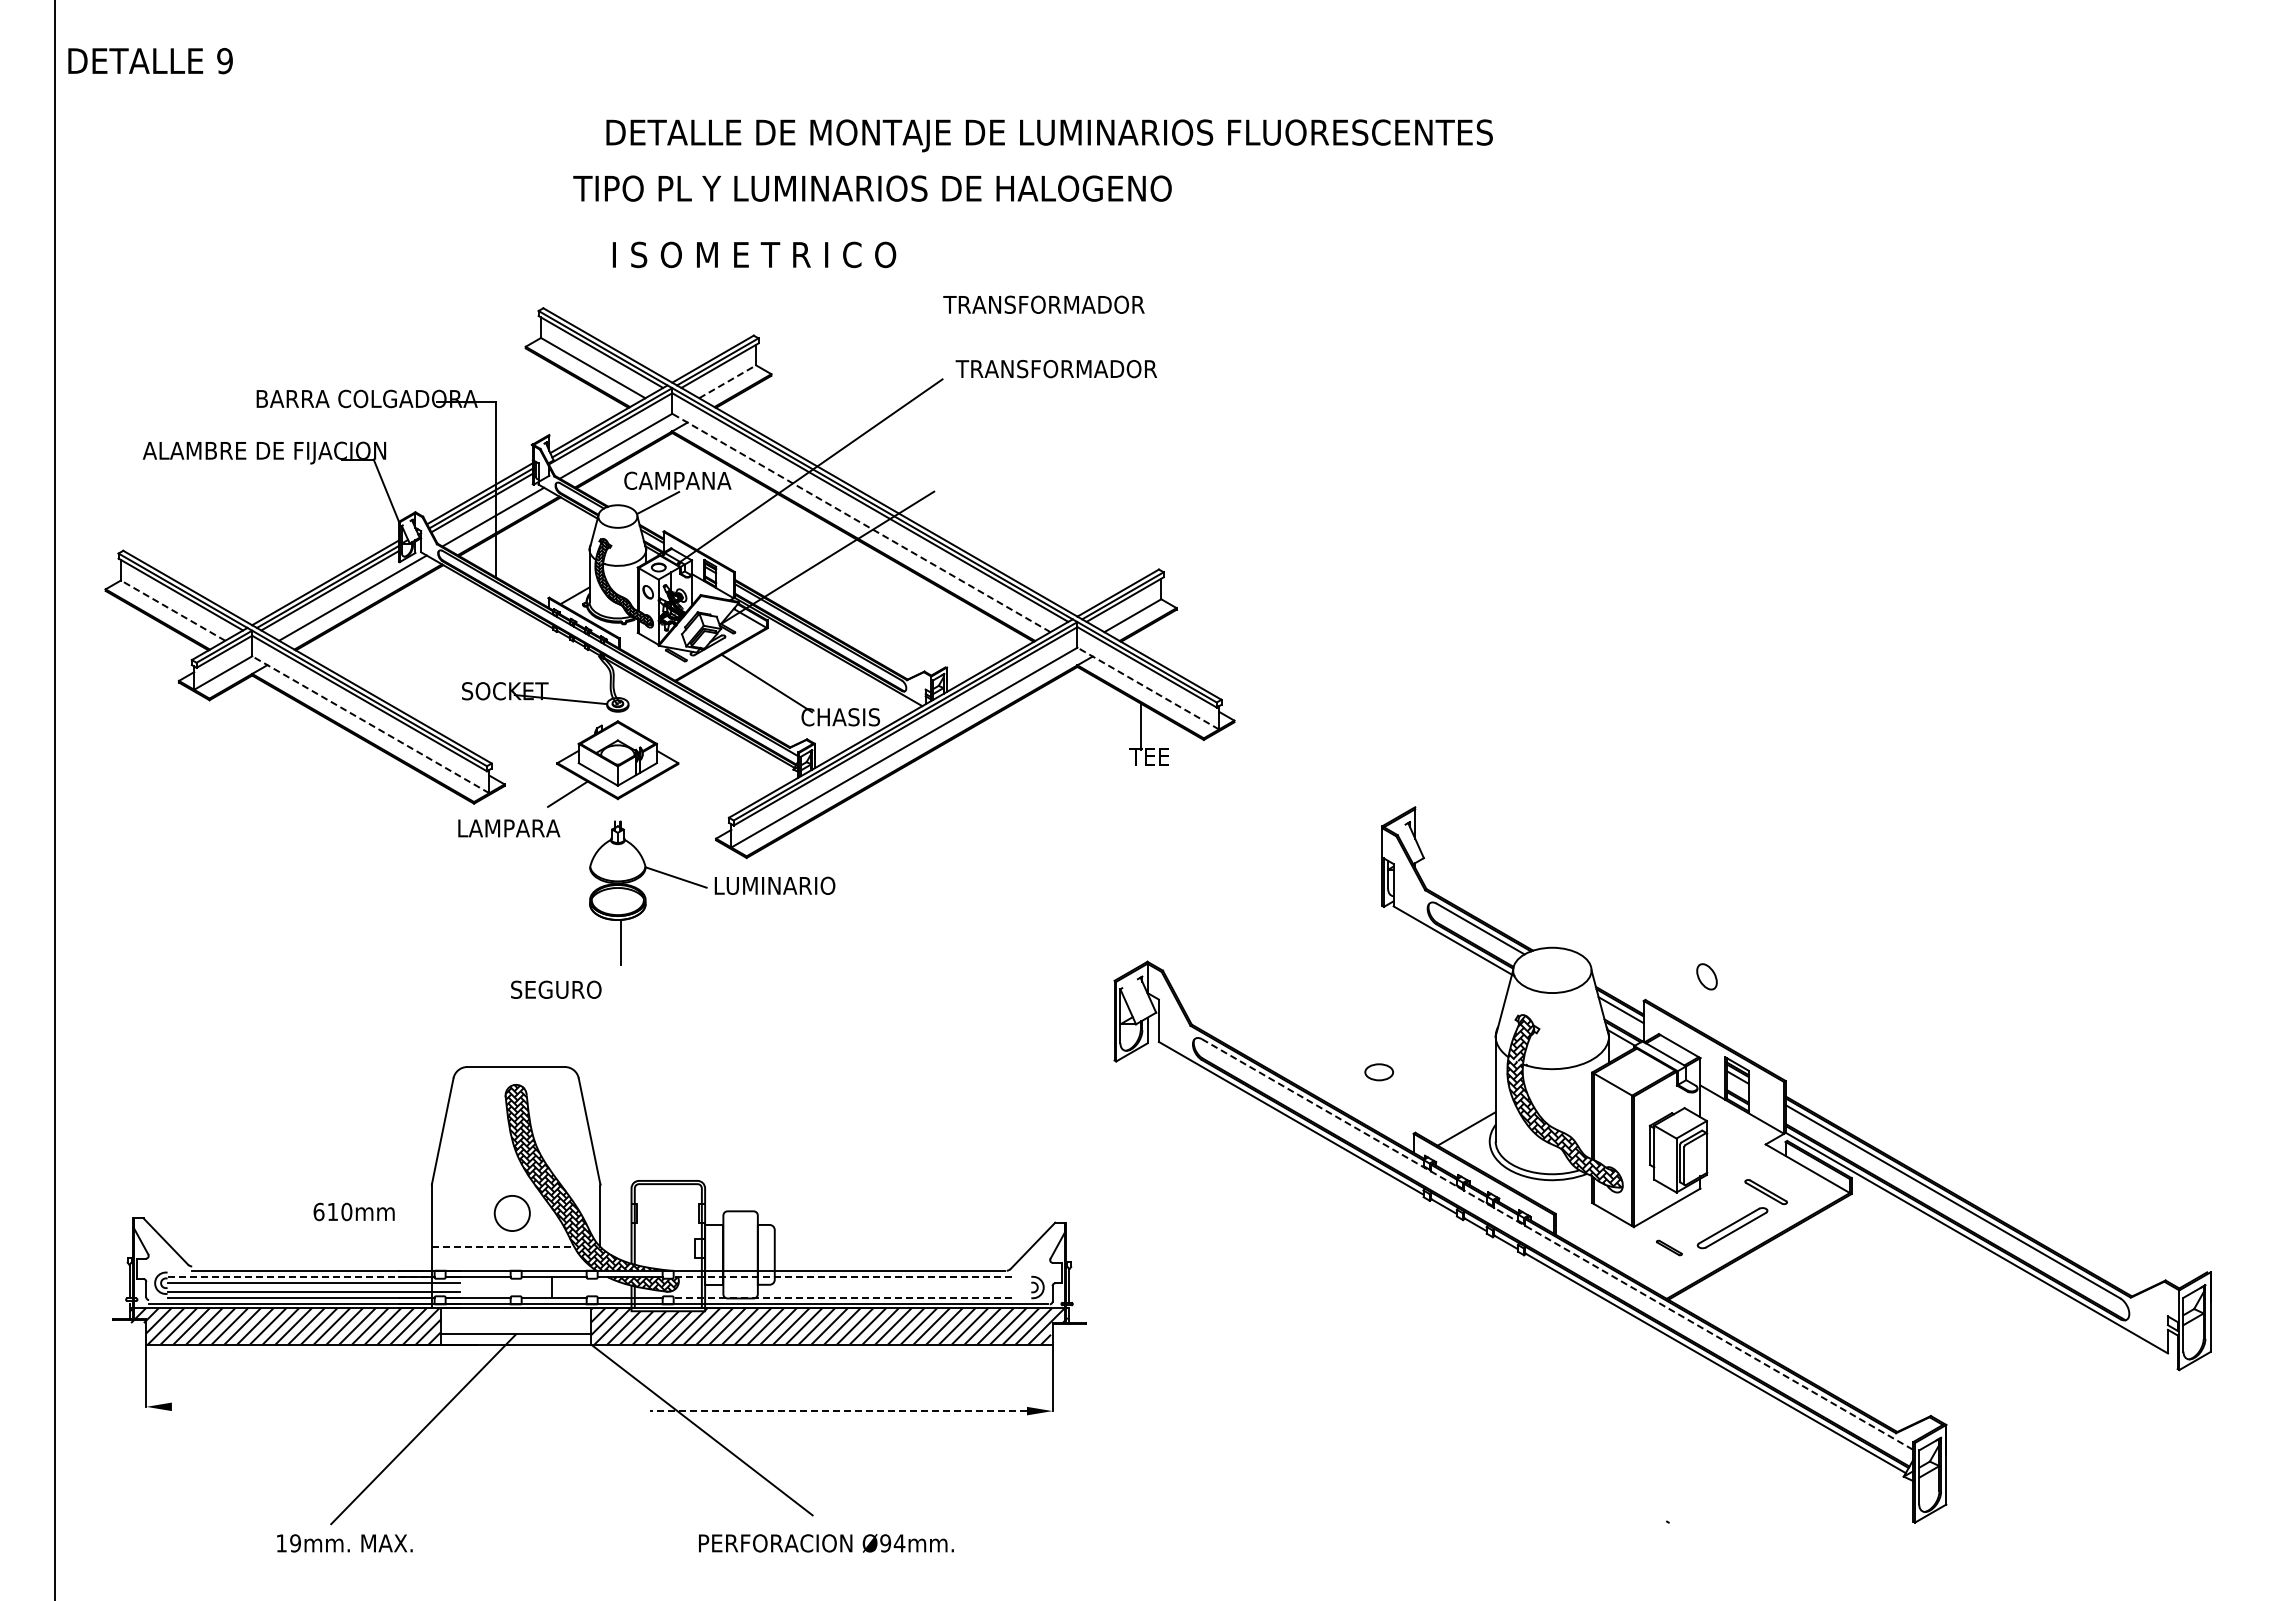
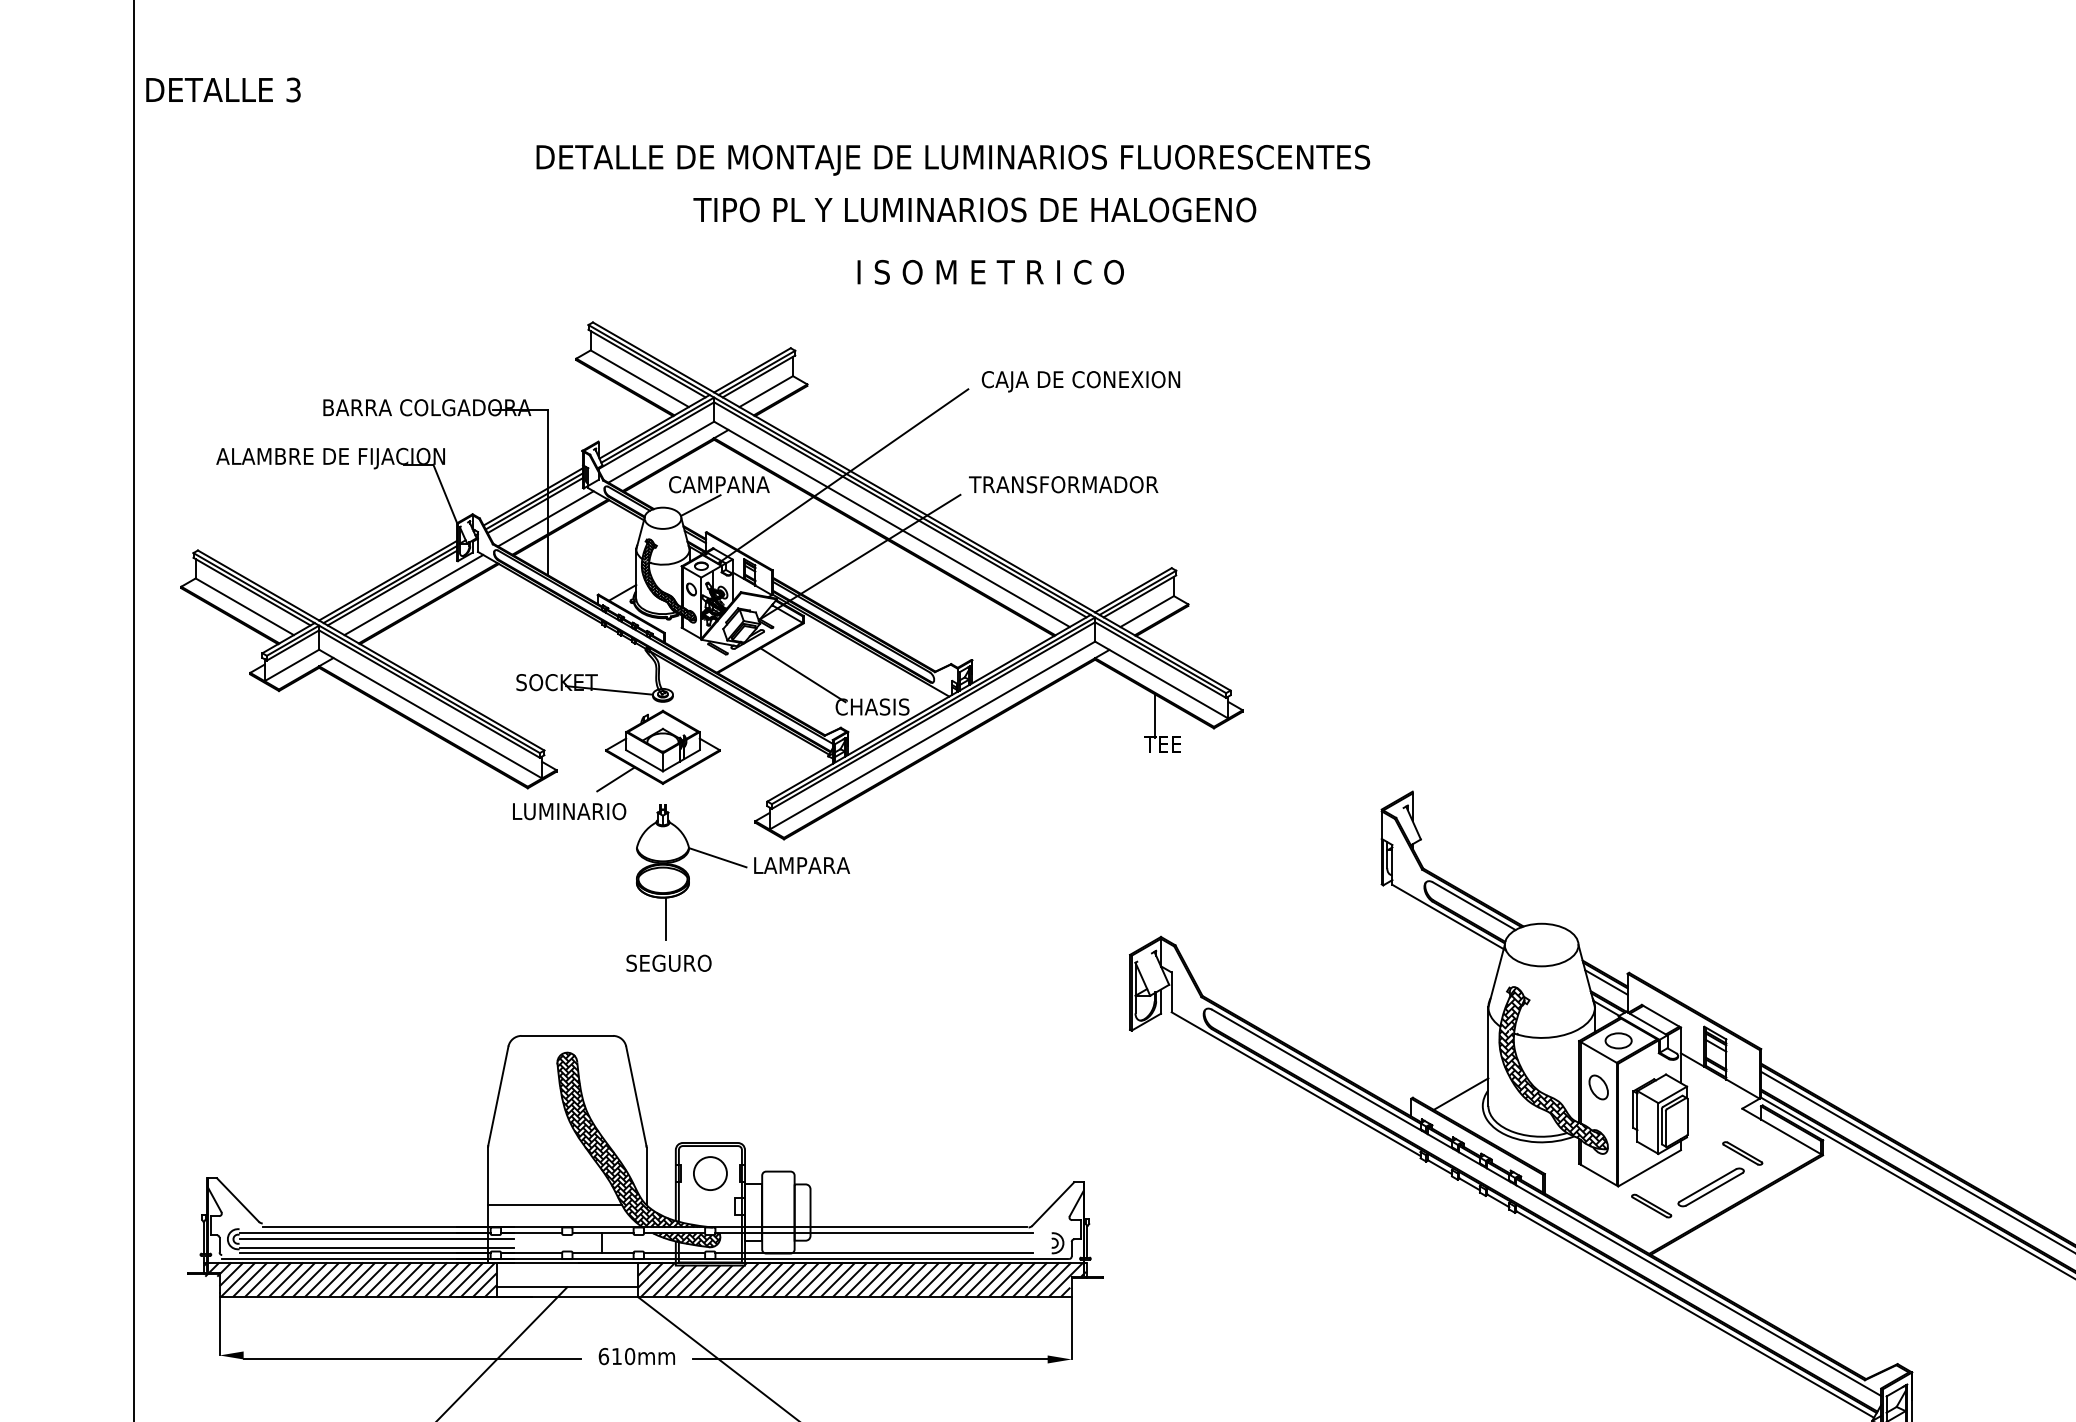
text: (224, 61) -> (293, 90), 9 -> 3
text: (1049, 135) -> (953, 160), moved
text: (872, 188) -> (974, 209), moved
text: (754, 254) -> (990, 271), moved
text: (1043, 304) -> (1063, 484), moved
text: (1061, 371) -> (1080, 381), TRANSFORMADOR -> CAJA DE CONEXION
line: (727, 381) -> (766, 391), dashed -> solid
line: (861, 522) -> (892, 523), dashed -> solid
line: (172, 610) -> (244, 606), dashed -> solid
line: (1148, 688) -> (1161, 679), dashed -> solid
line: (370, 724) -> (430, 713), dashed -> solid
text: (523, 828) -> (574, 811), LAMPARA -> LUMINARIO
text: (780, 885) -> (815, 865), LUMINARIO -> LAMPARA
part: (1706, 976) -> (1598, 1087), moved
text: (556, 989) -> (669, 963), moved
part: (1378, 1072) -> (1617, 1041), moved
text: (353, 1211) -> (636, 1356), moved
circle: (511, 1213) -> (709, 1173), moved
line: (1557, 1244) -> (1546, 1202), dashed -> solid
line: (503, 1247) -> (555, 1205), dashed -> solid
part: (1669, 1247) -> (1651, 1205), size x1.67
line: (301, 1276) -> (365, 1232), dashed -> solid
line: (842, 1276) -> (874, 1232), dashed -> solid
line: (842, 1298) -> (874, 1253), dashed -> solid
line: (350, 1411) -> (411, 1359), added
line: (837, 1411) -> (869, 1359), dashed -> solid

